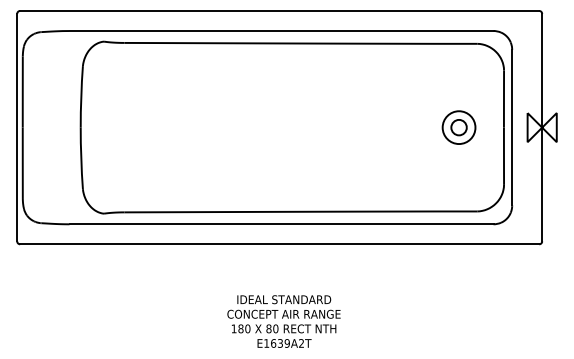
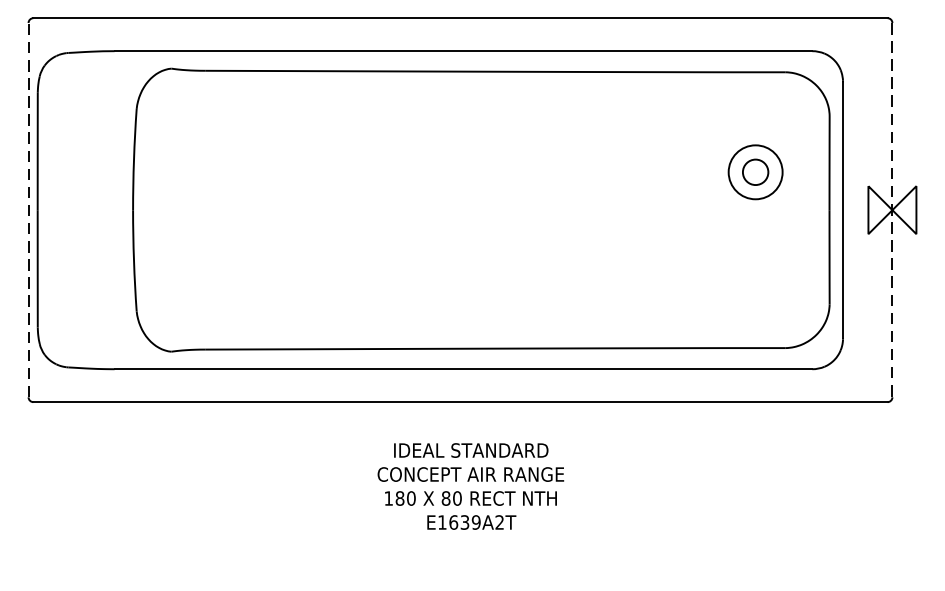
line: (17, 127) -> (29, 209), solid -> dashed
part: (458, 127) -> (754, 172), moved
line: (542, 127) -> (892, 209), solid -> dashed
text: (283, 321) -> (470, 486), moved

